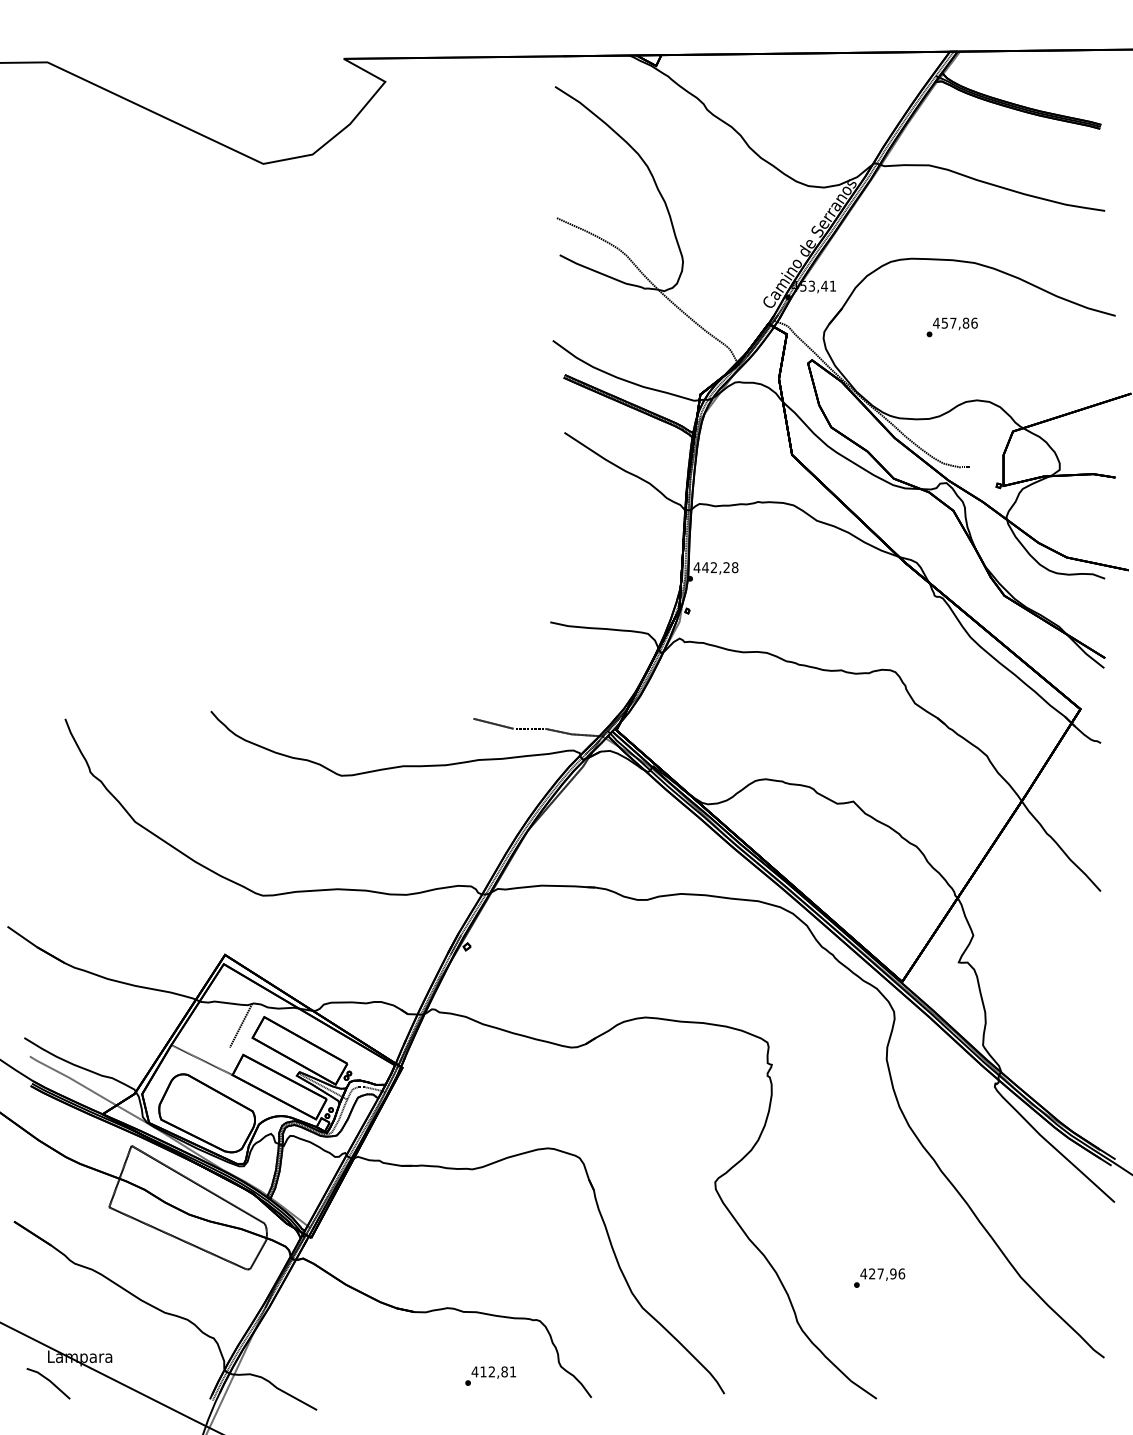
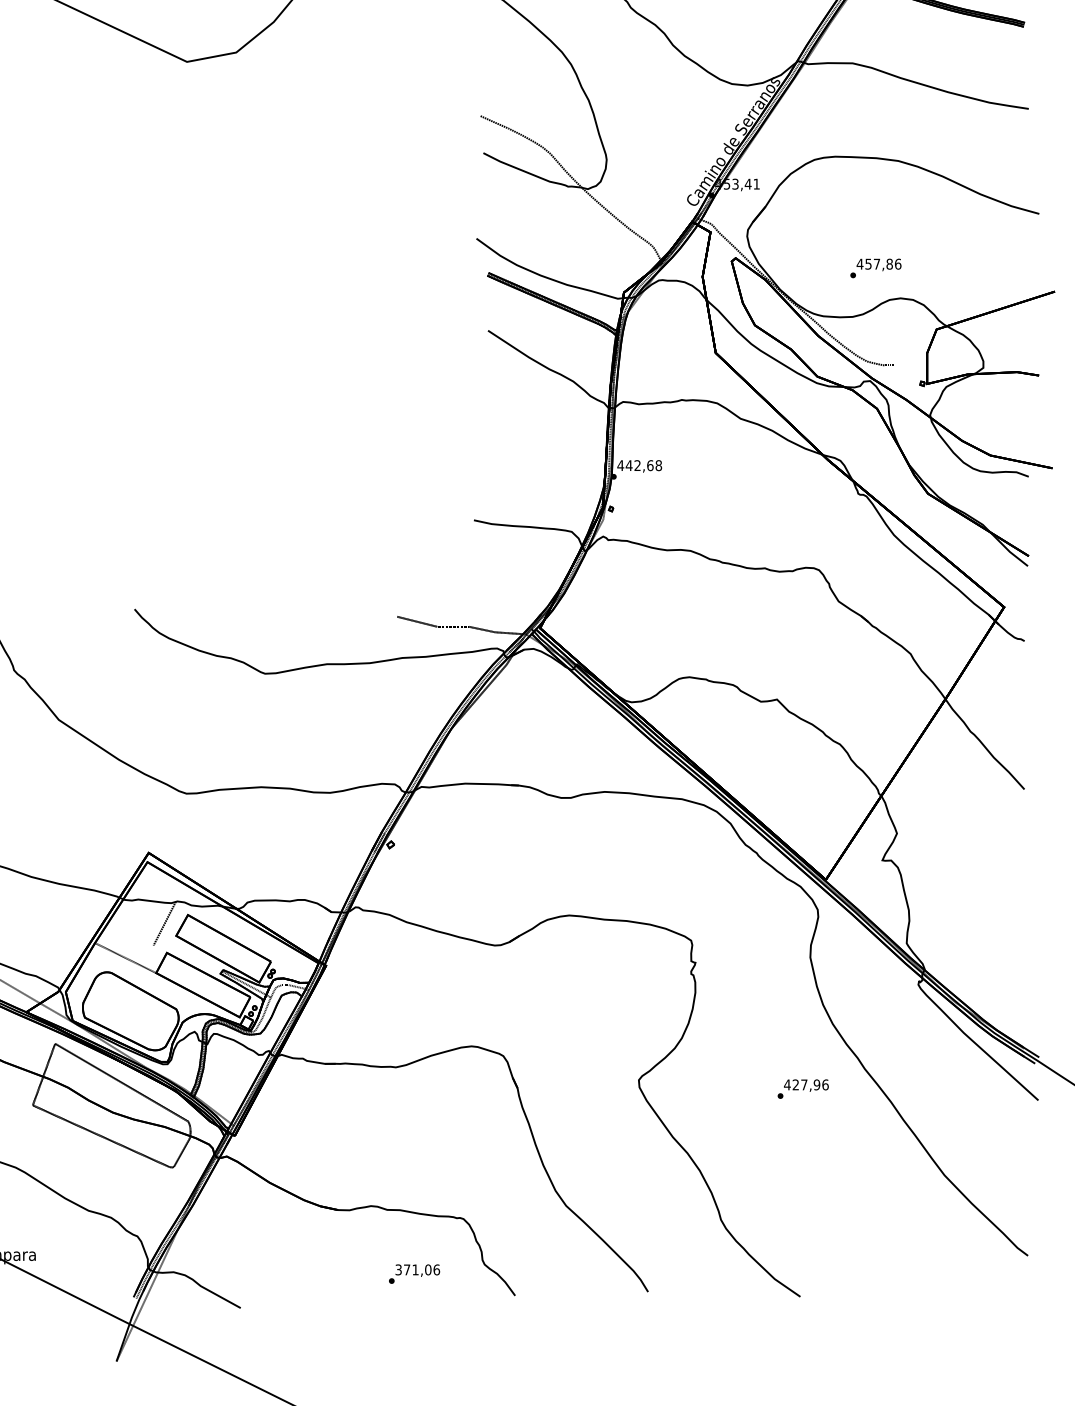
text: (951, 327) -> (875, 268), moved
text: (726, 567) -> (650, 465), 442,28 -> 442,68
text: (879, 1277) -> (803, 1088), moved
text: (493, 1371) -> (417, 1269), 412,81 -> 371,06

